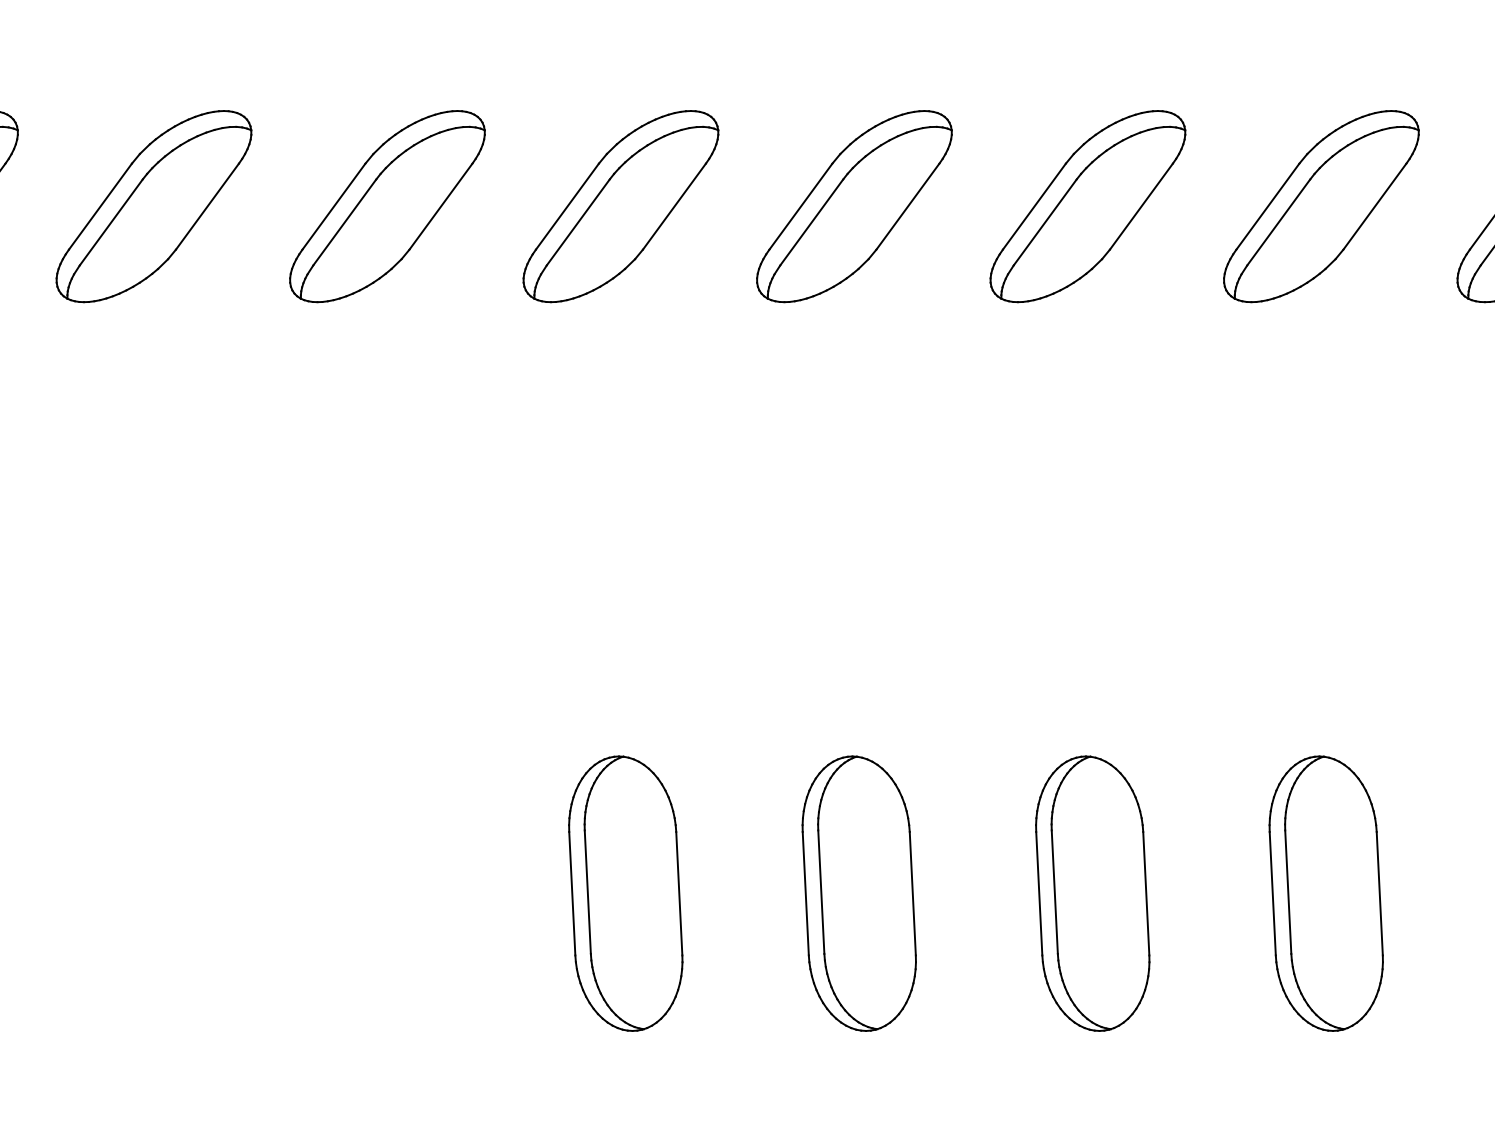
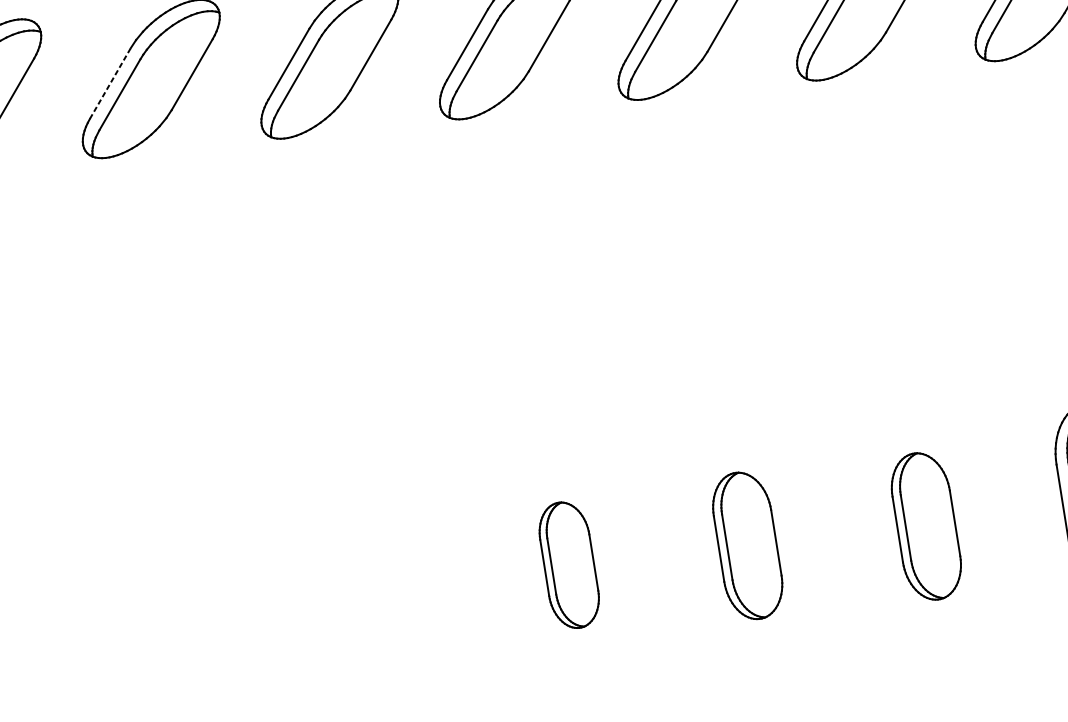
line: (100, 206) -> (110, 83), solid -> dashed
part: (625, 893) -> (568, 565), size x0.6
part: (858, 893) -> (747, 545), size x0.7
part: (1092, 893) -> (926, 526), size x0.7

